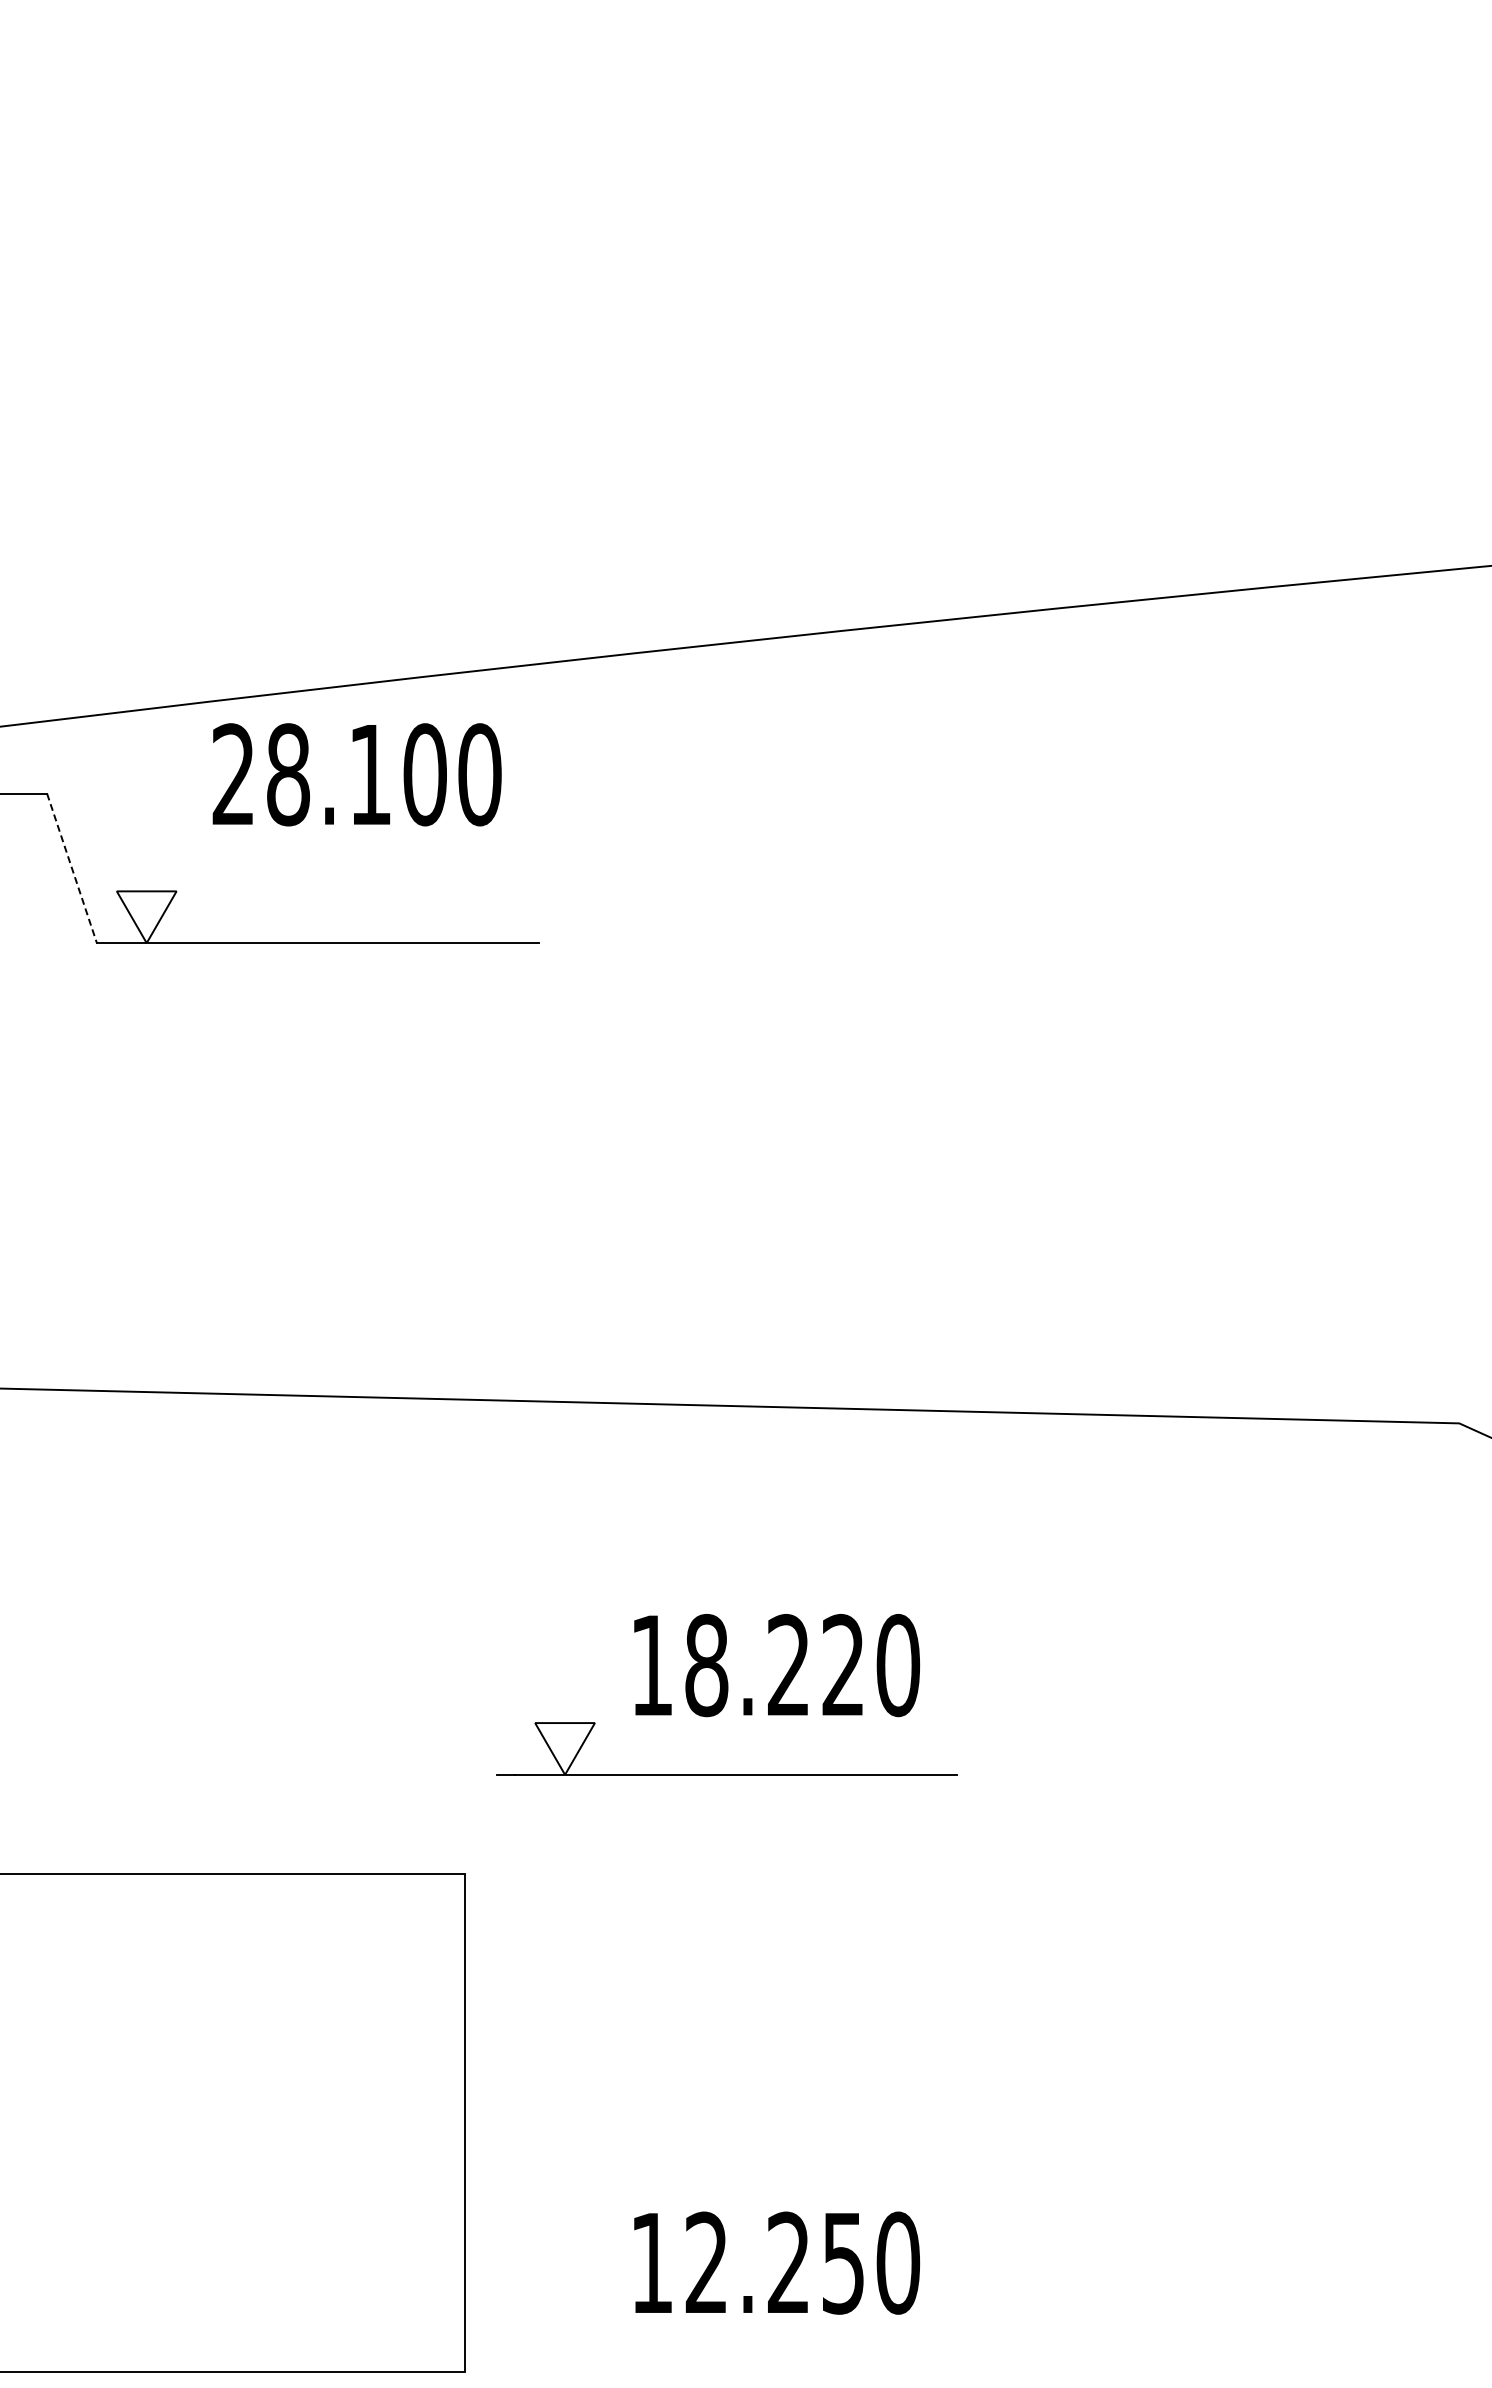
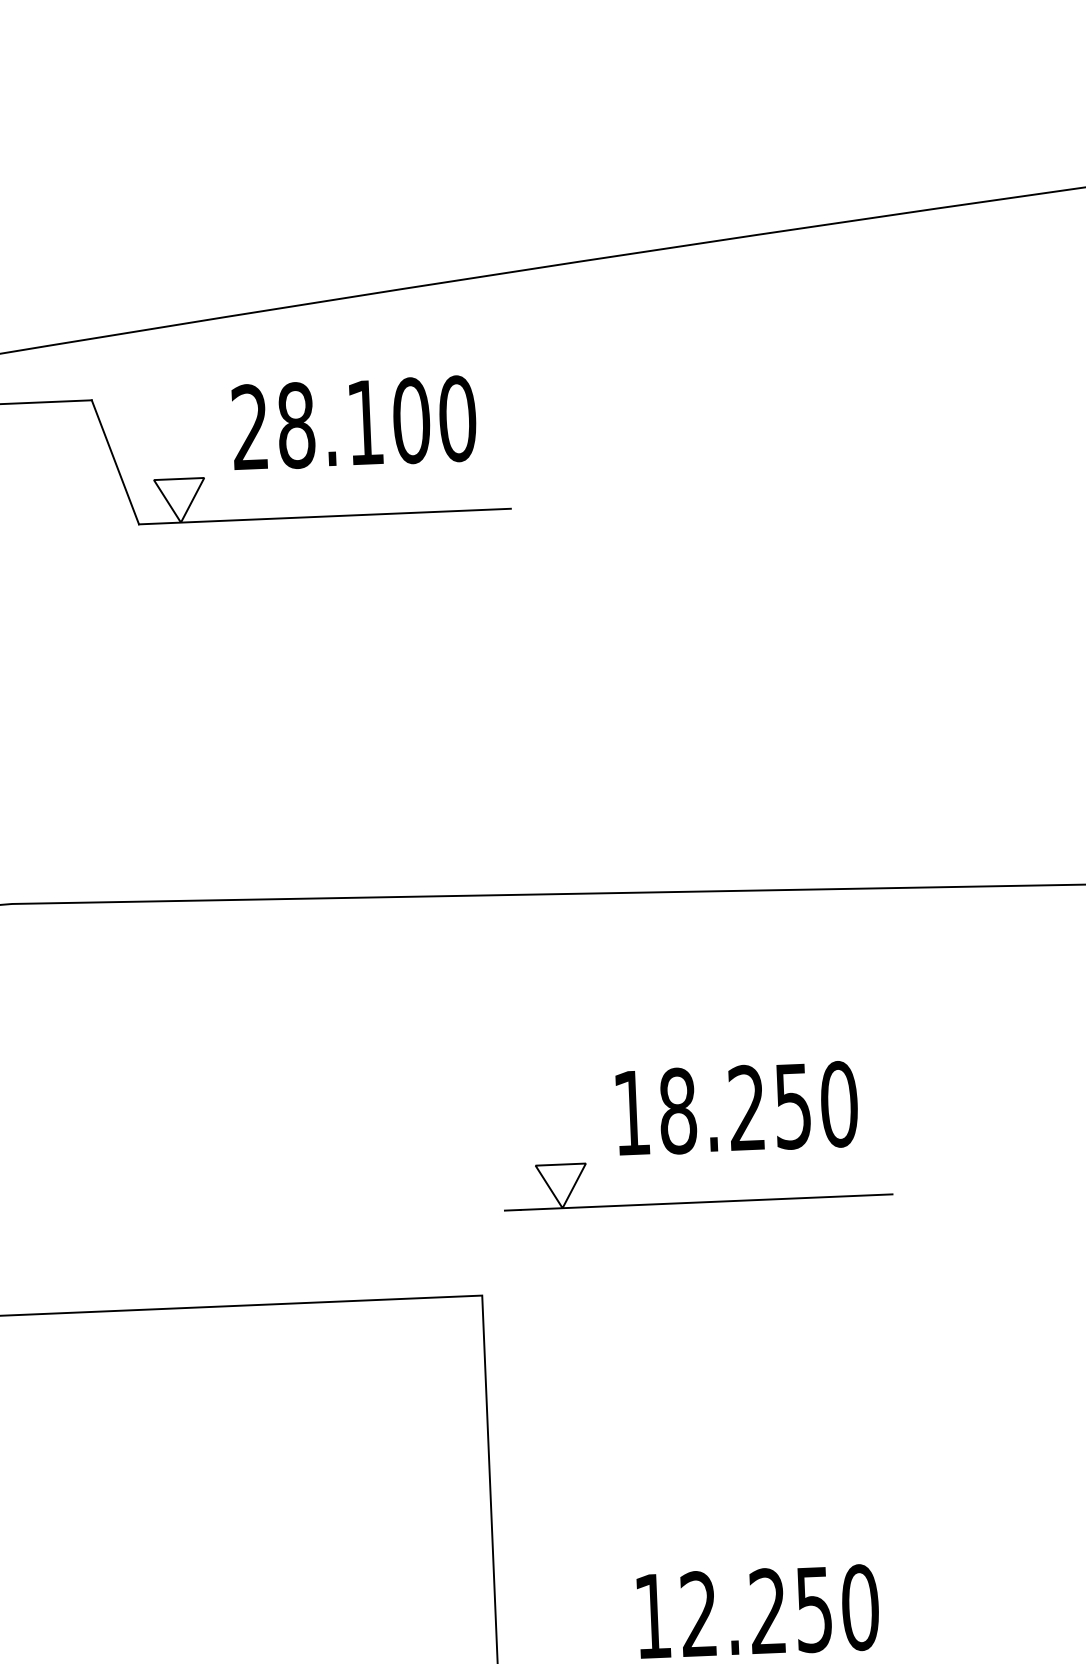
text: (356, 774) -> (353, 422), moved
line: (72, 868) -> (115, 462), dashed -> solid
text: (842, 1665) -> (792, 1106), 18.220 -> 18.250

